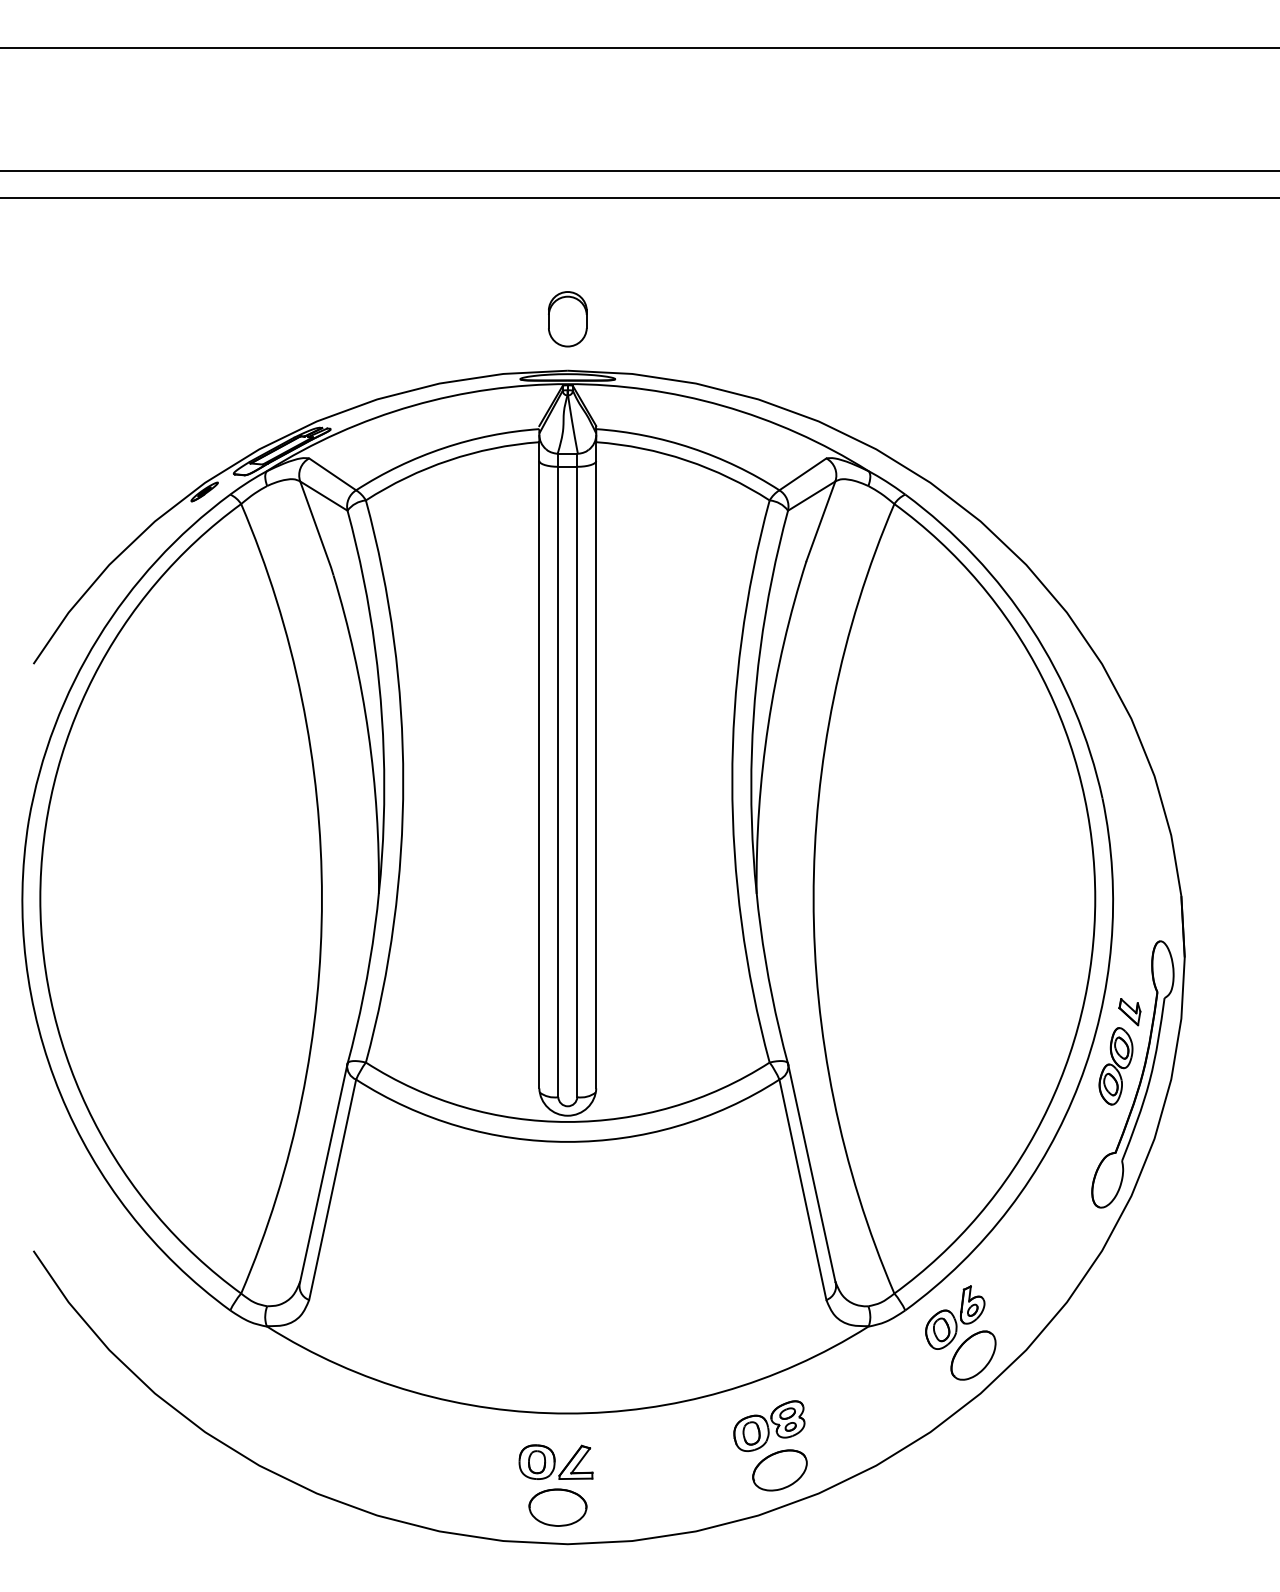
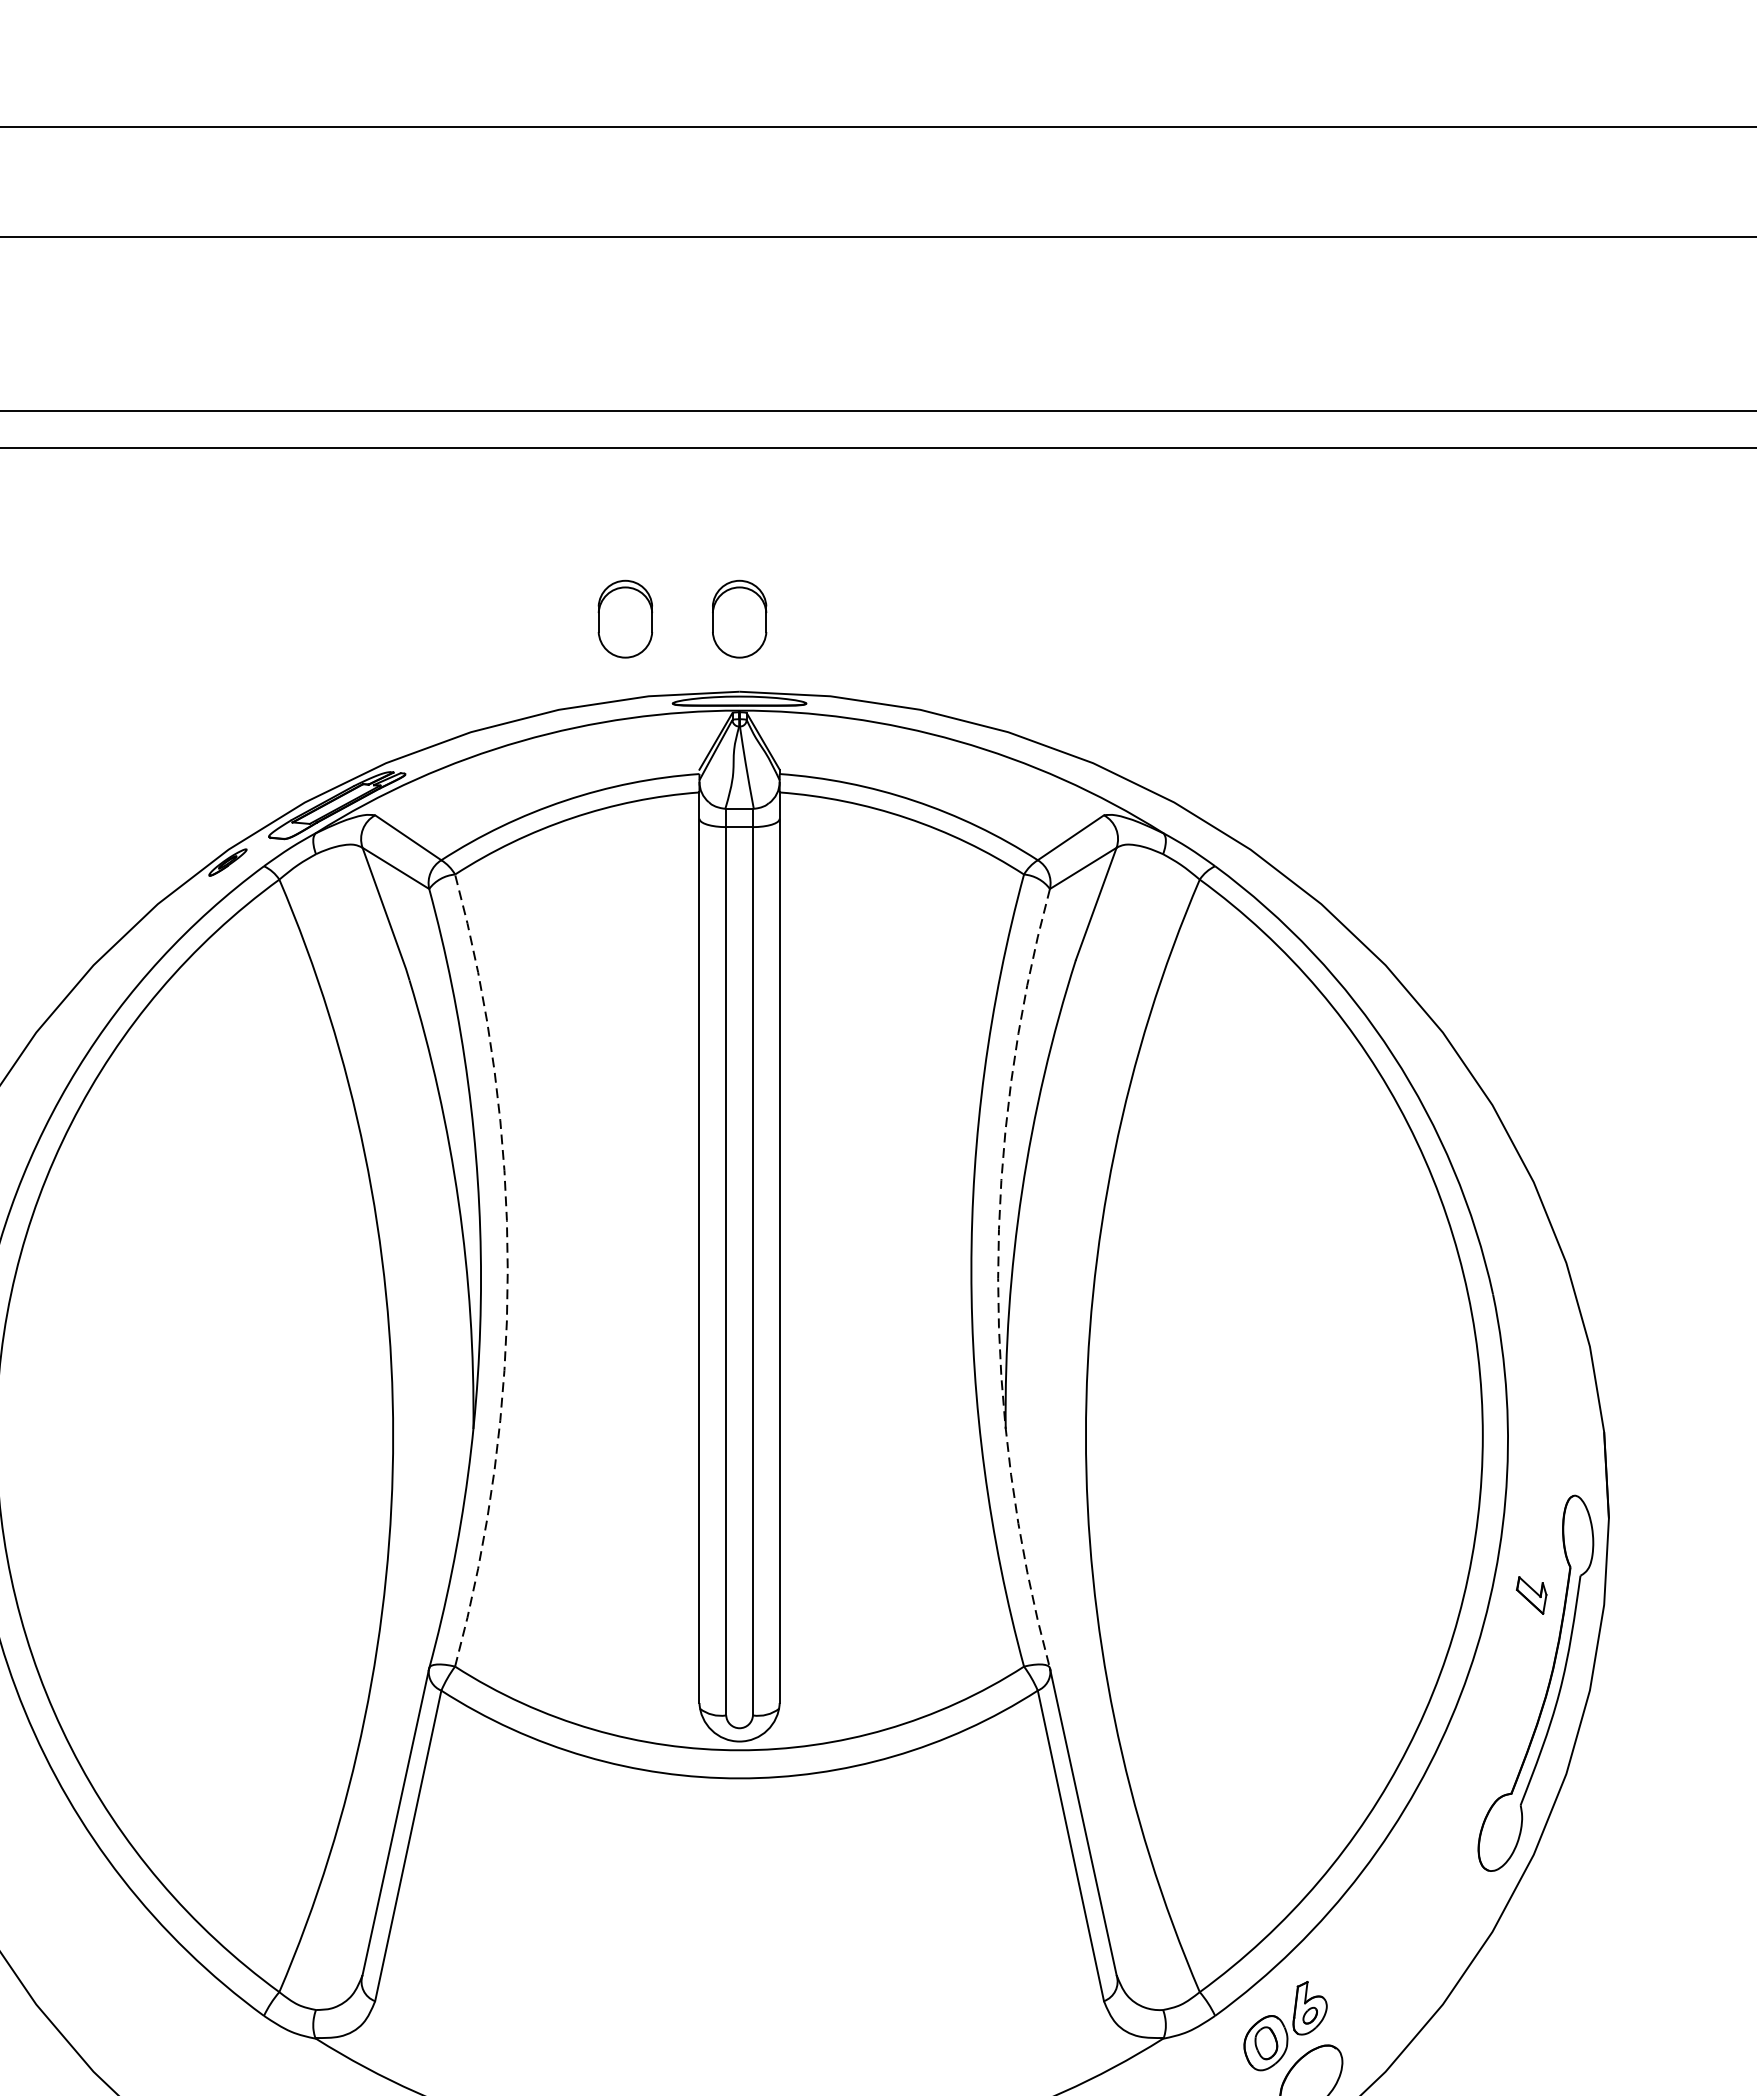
part: (486, 319) -> (625, 619), added
arc: (403, 781) -> (508, 1270), solid -> dashed
arc: (751, 787) -> (998, 1279), solid -> dashed
part: (1115, 1066) -> (1511, 1672), removed

